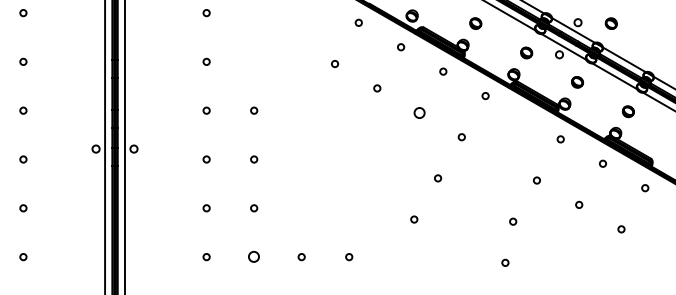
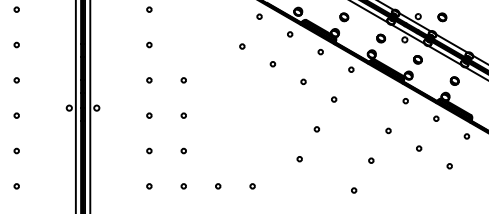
circle: (419, 112) -> (303, 81), size x0.62
circle: (254, 257) -> (184, 186), size x0.62
circle: (505, 262) -> (354, 190), moved

